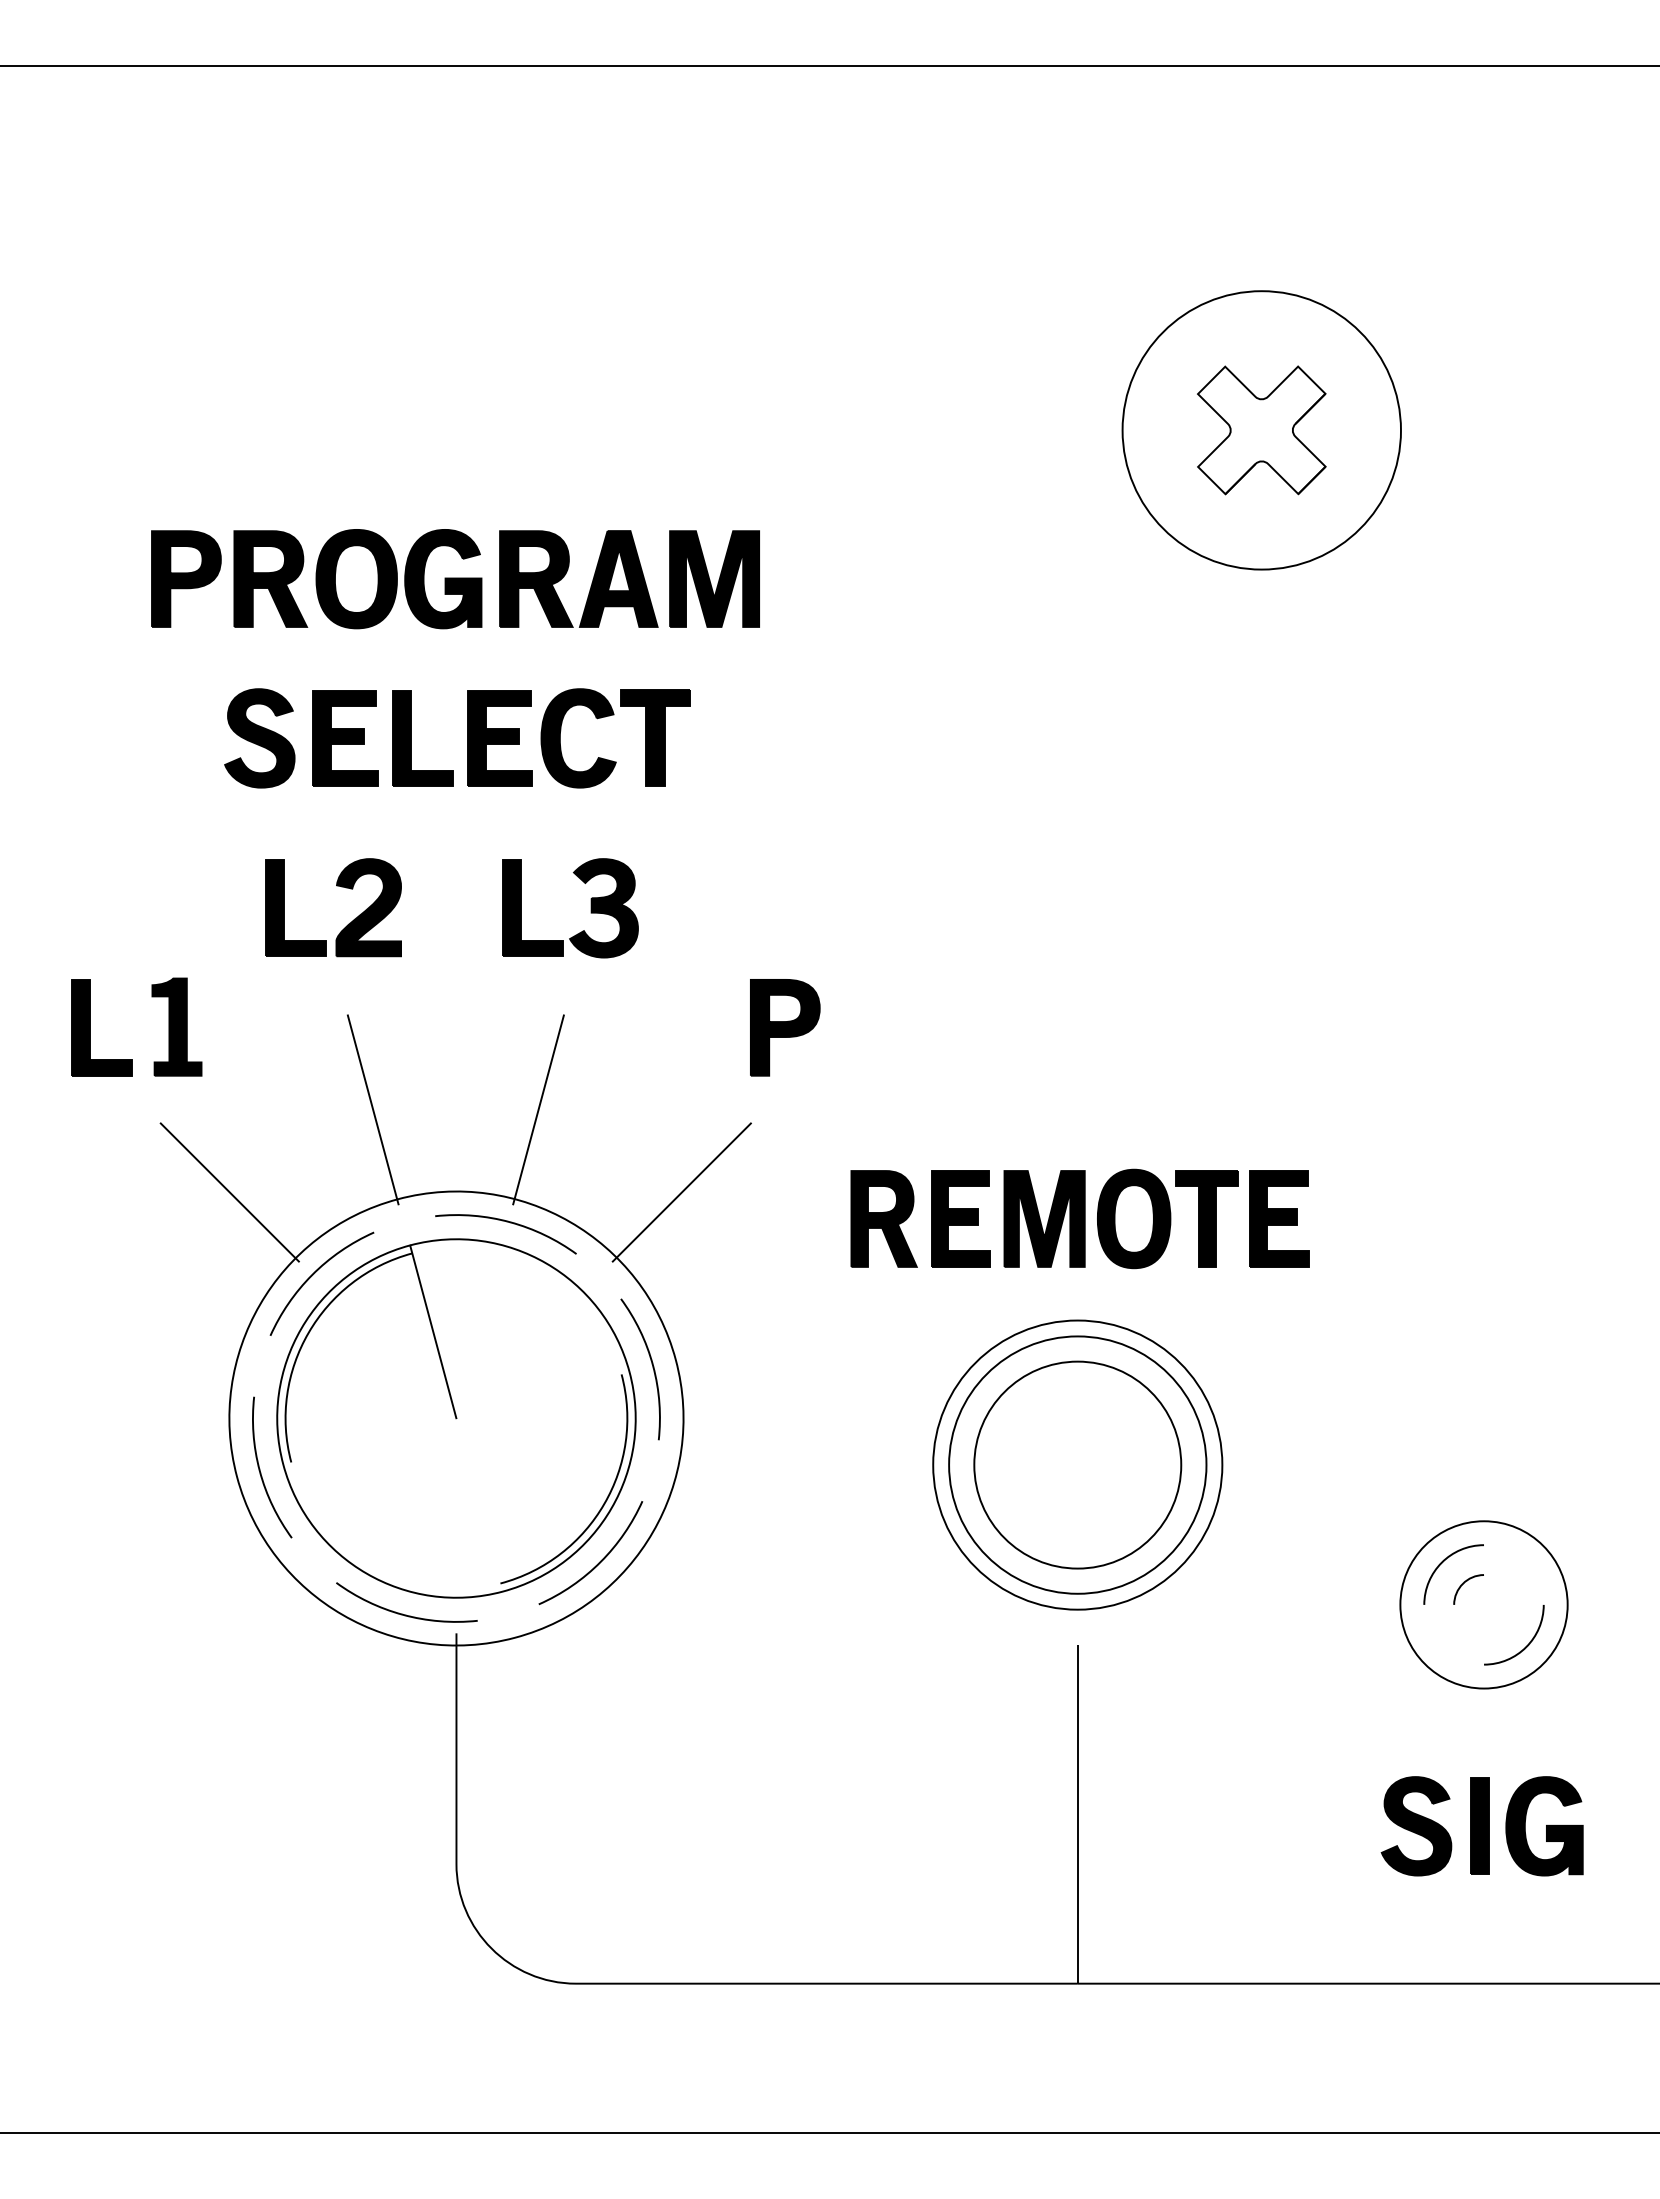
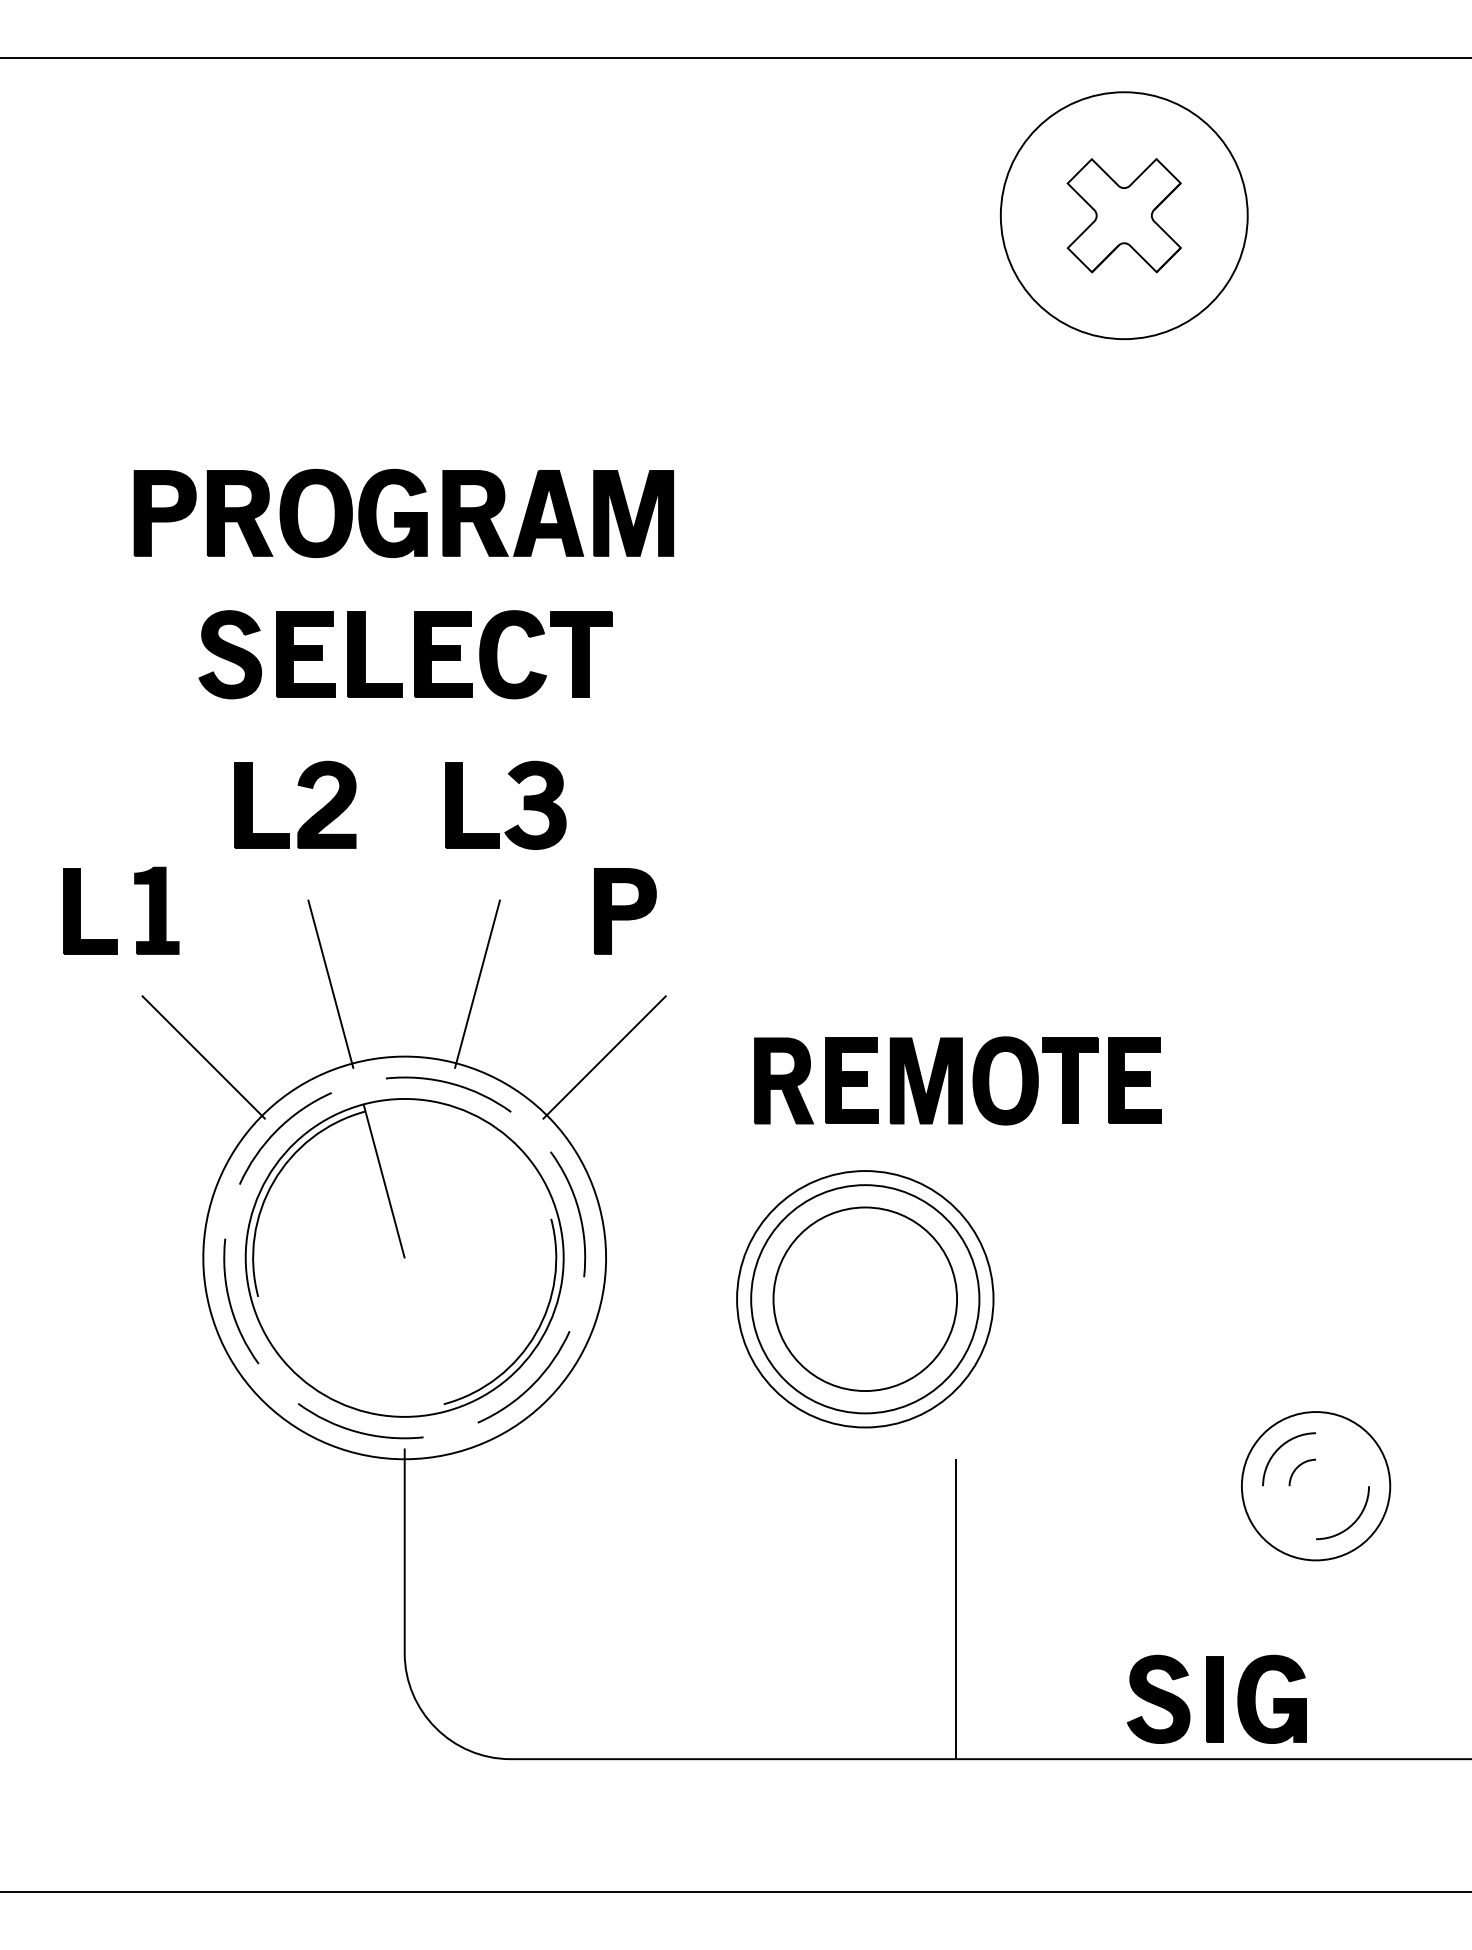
part: (1261, 430) -> (1124, 215), moved
part: (785, 1027) -> (625, 911), moved
part: (1077, 1464) -> (865, 1298), moved
part: (1483, 1604) -> (1315, 1485), moved
part: (1481, 1826) -> (1216, 1699), moved

